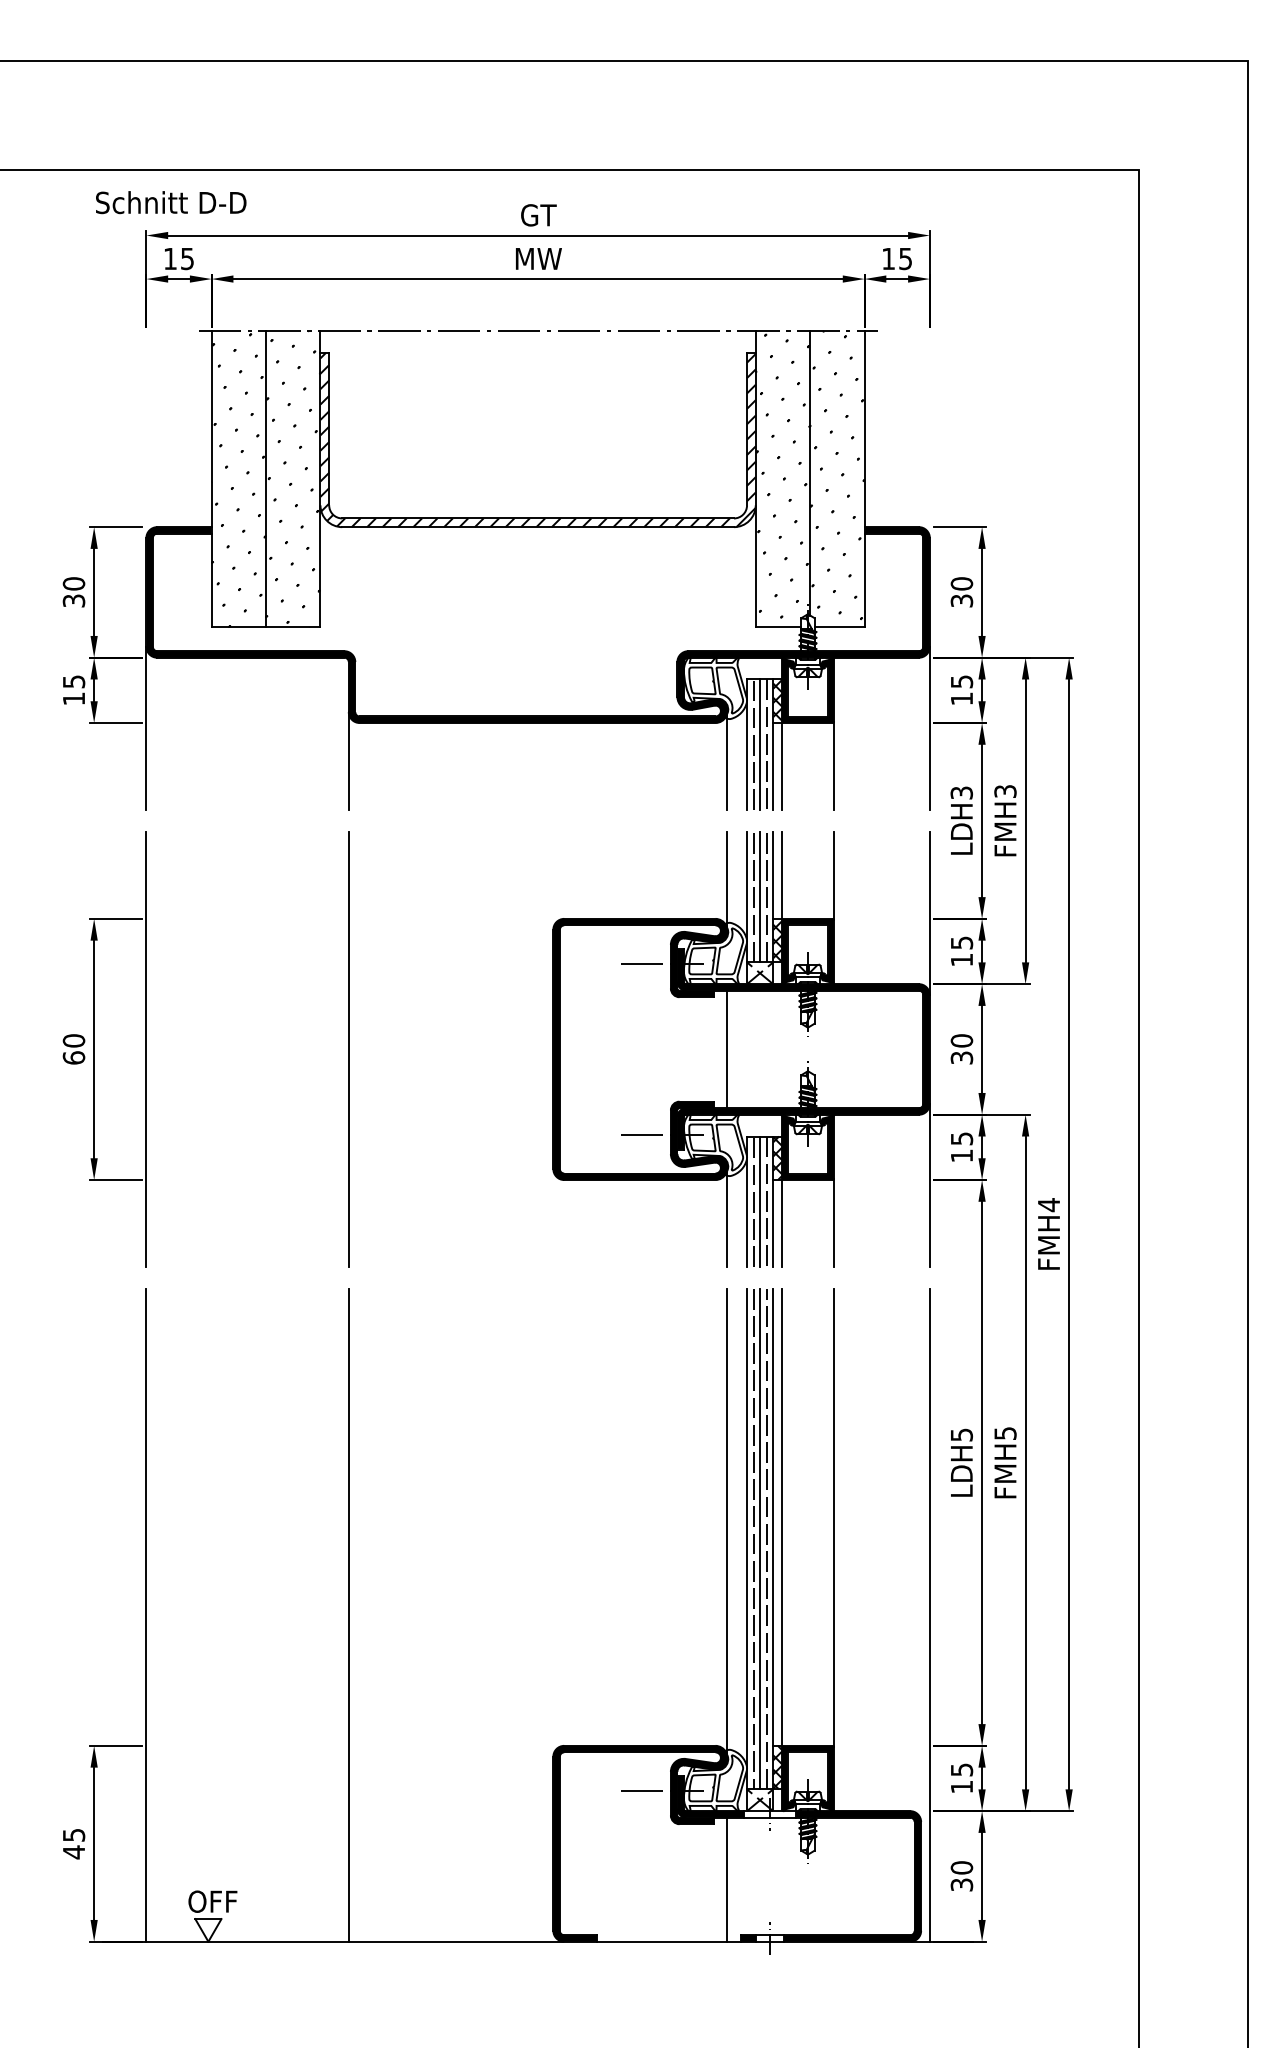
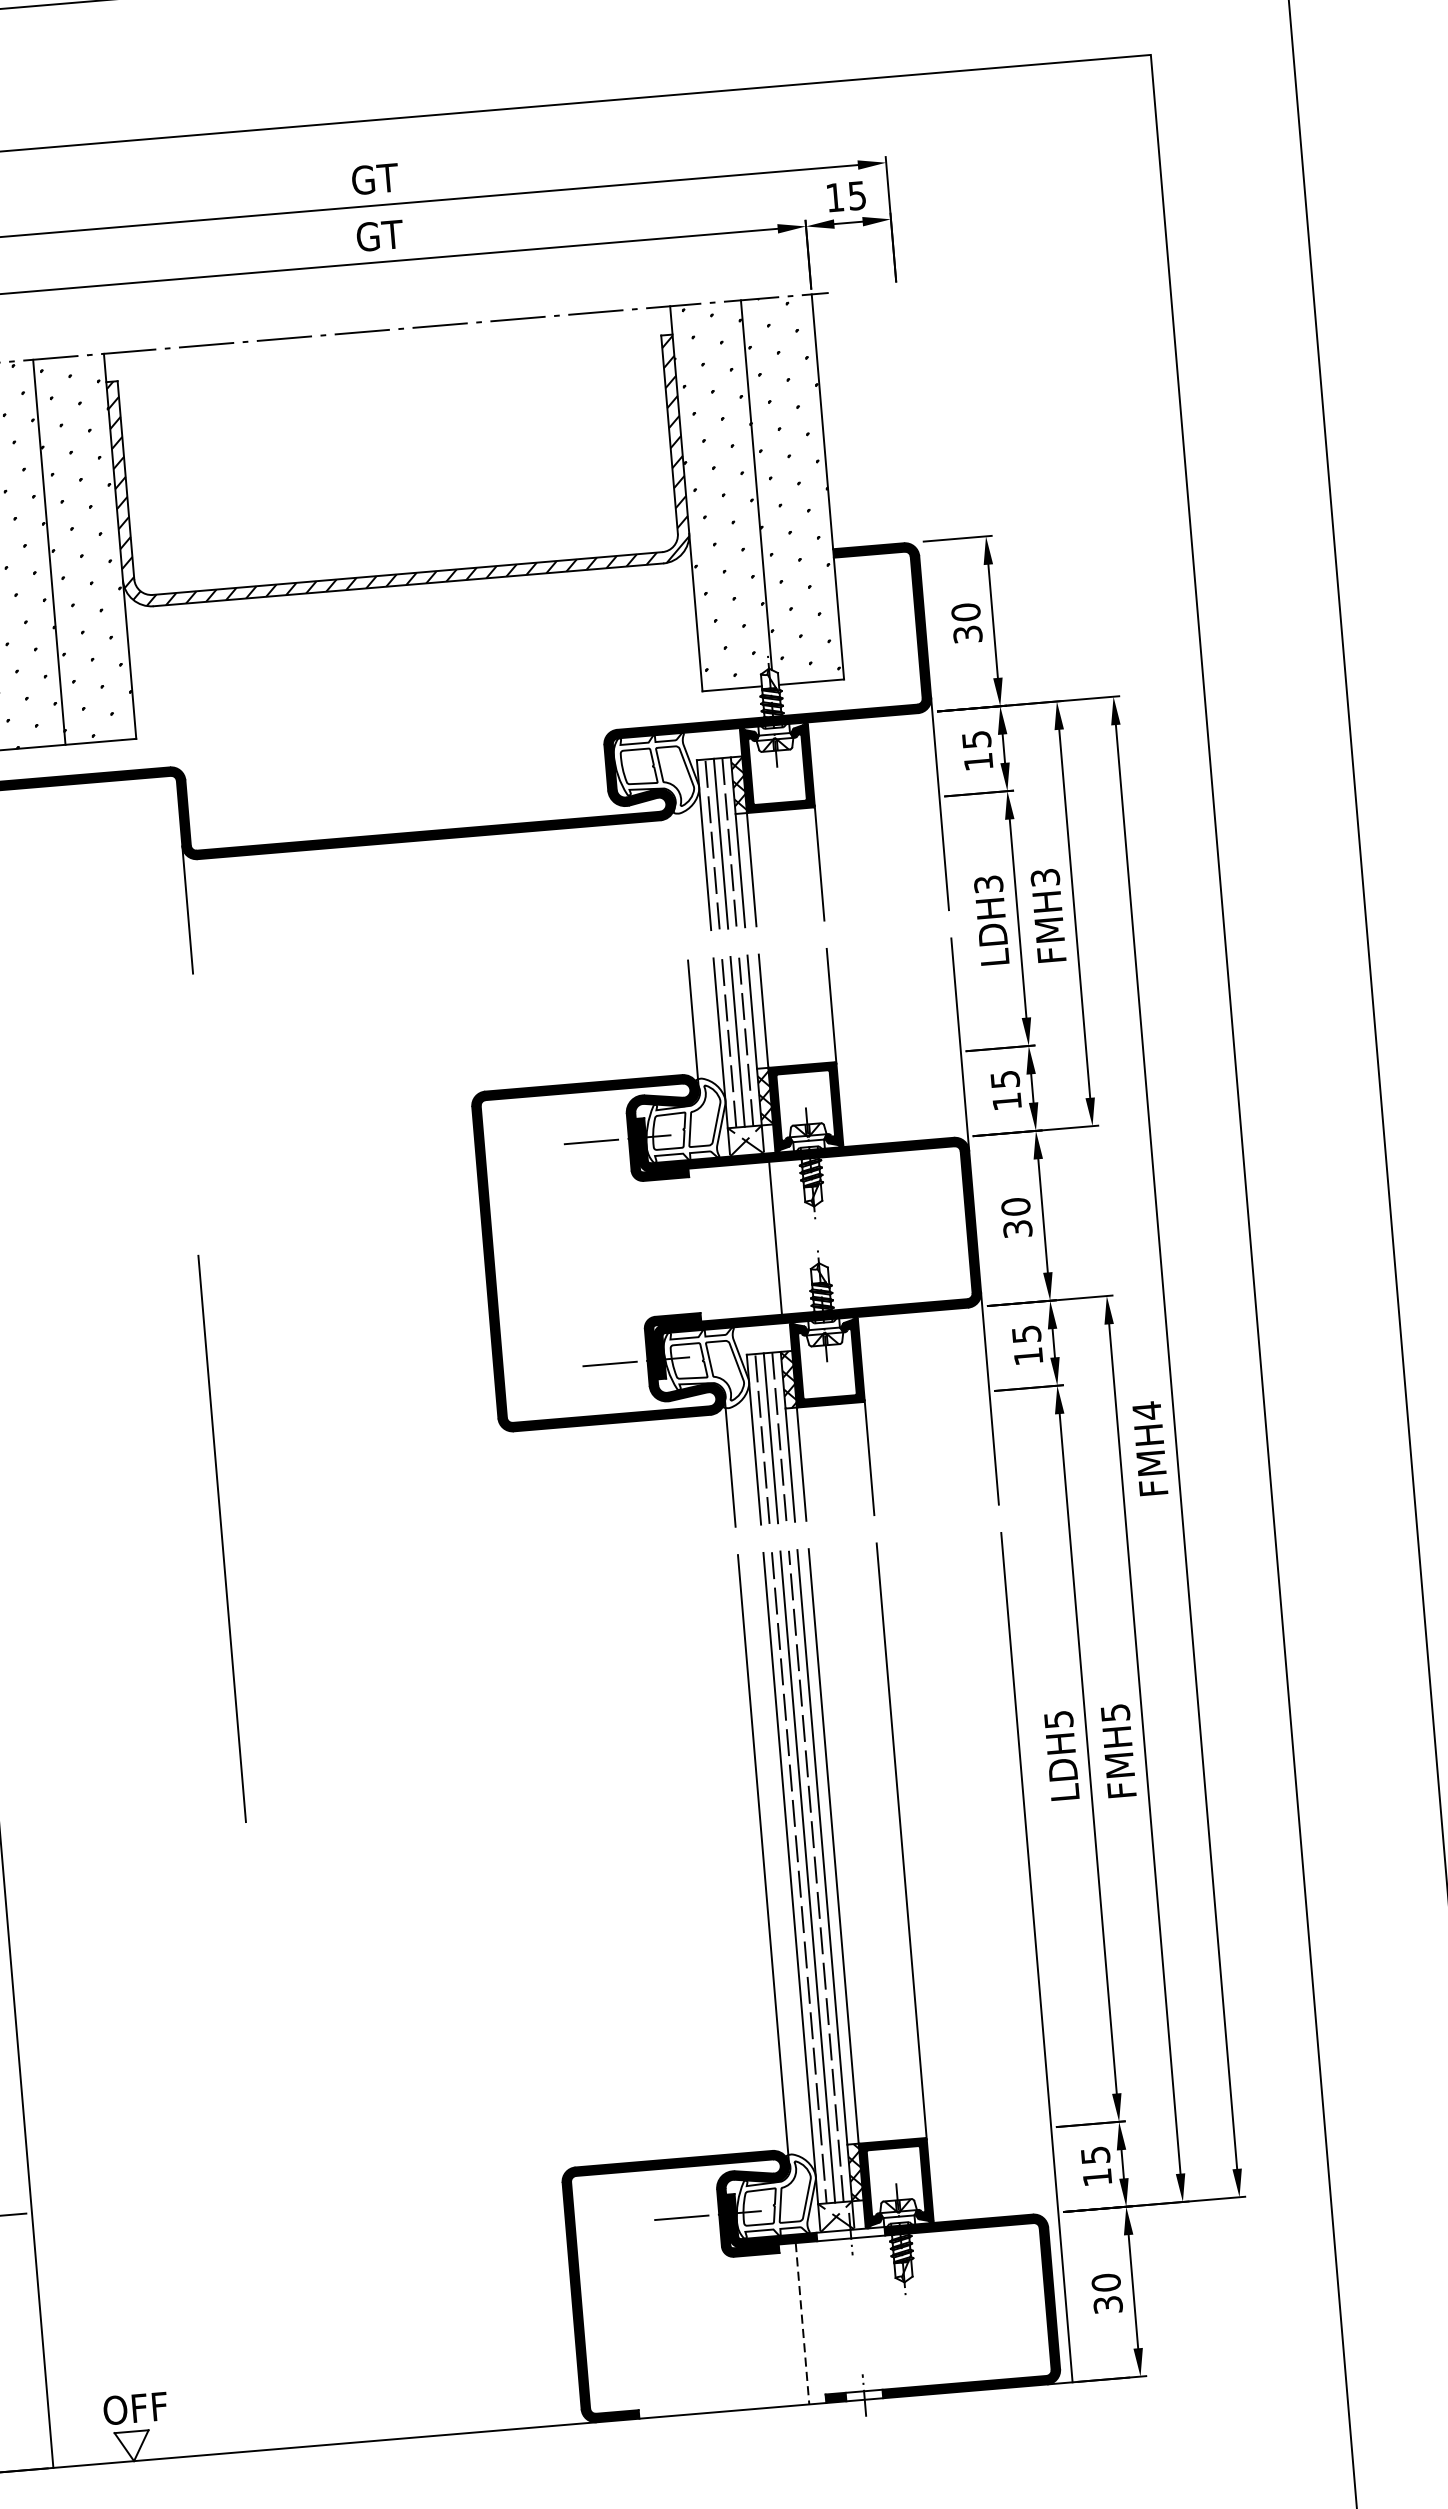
text: (538, 258) -> (379, 235), MW -> GT
line: (727, 761) -> (680, 869), removed
line: (348, 1049) -> (221, 1539), moved
line: (727, 1049) -> (775, 1238), moved
line: (348, 1614) -> (280, 2020), removed
line: (727, 1880) -> (802, 2324), solid -> dashed

